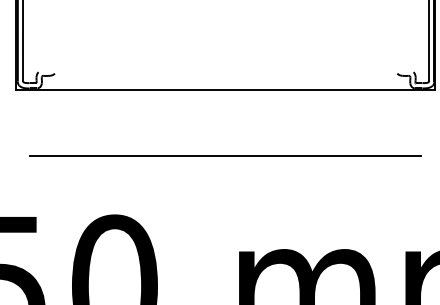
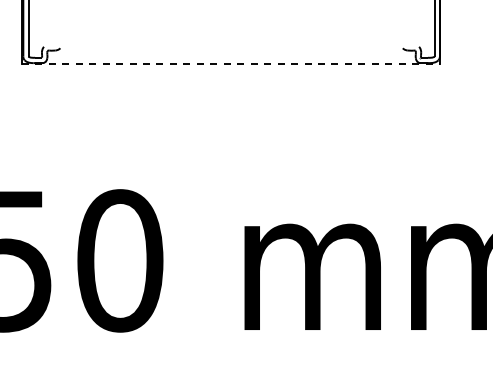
line: (226, 89) -> (231, 64), solid -> dashed
line: (225, 155) -> (230, 130), removed

